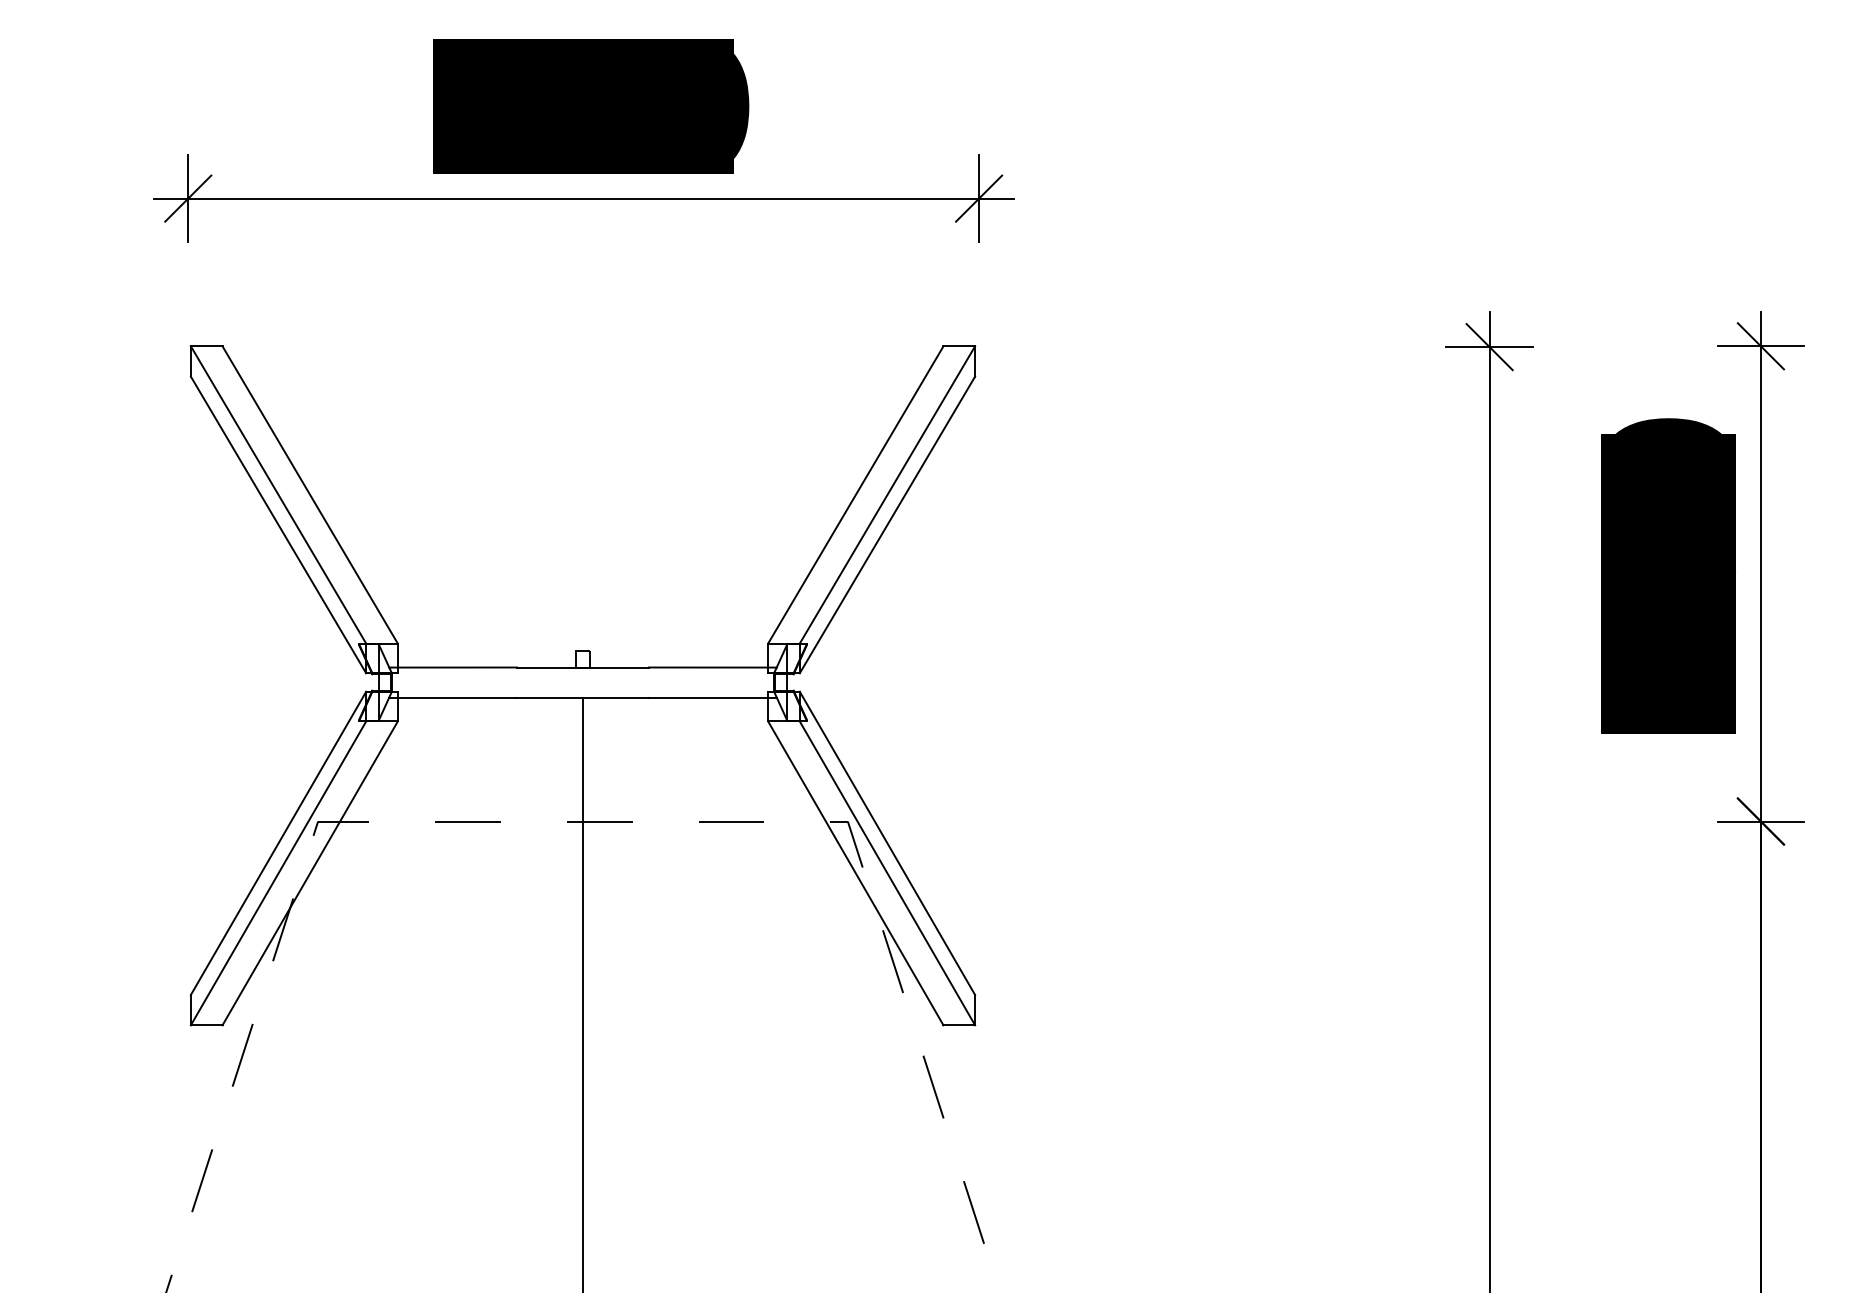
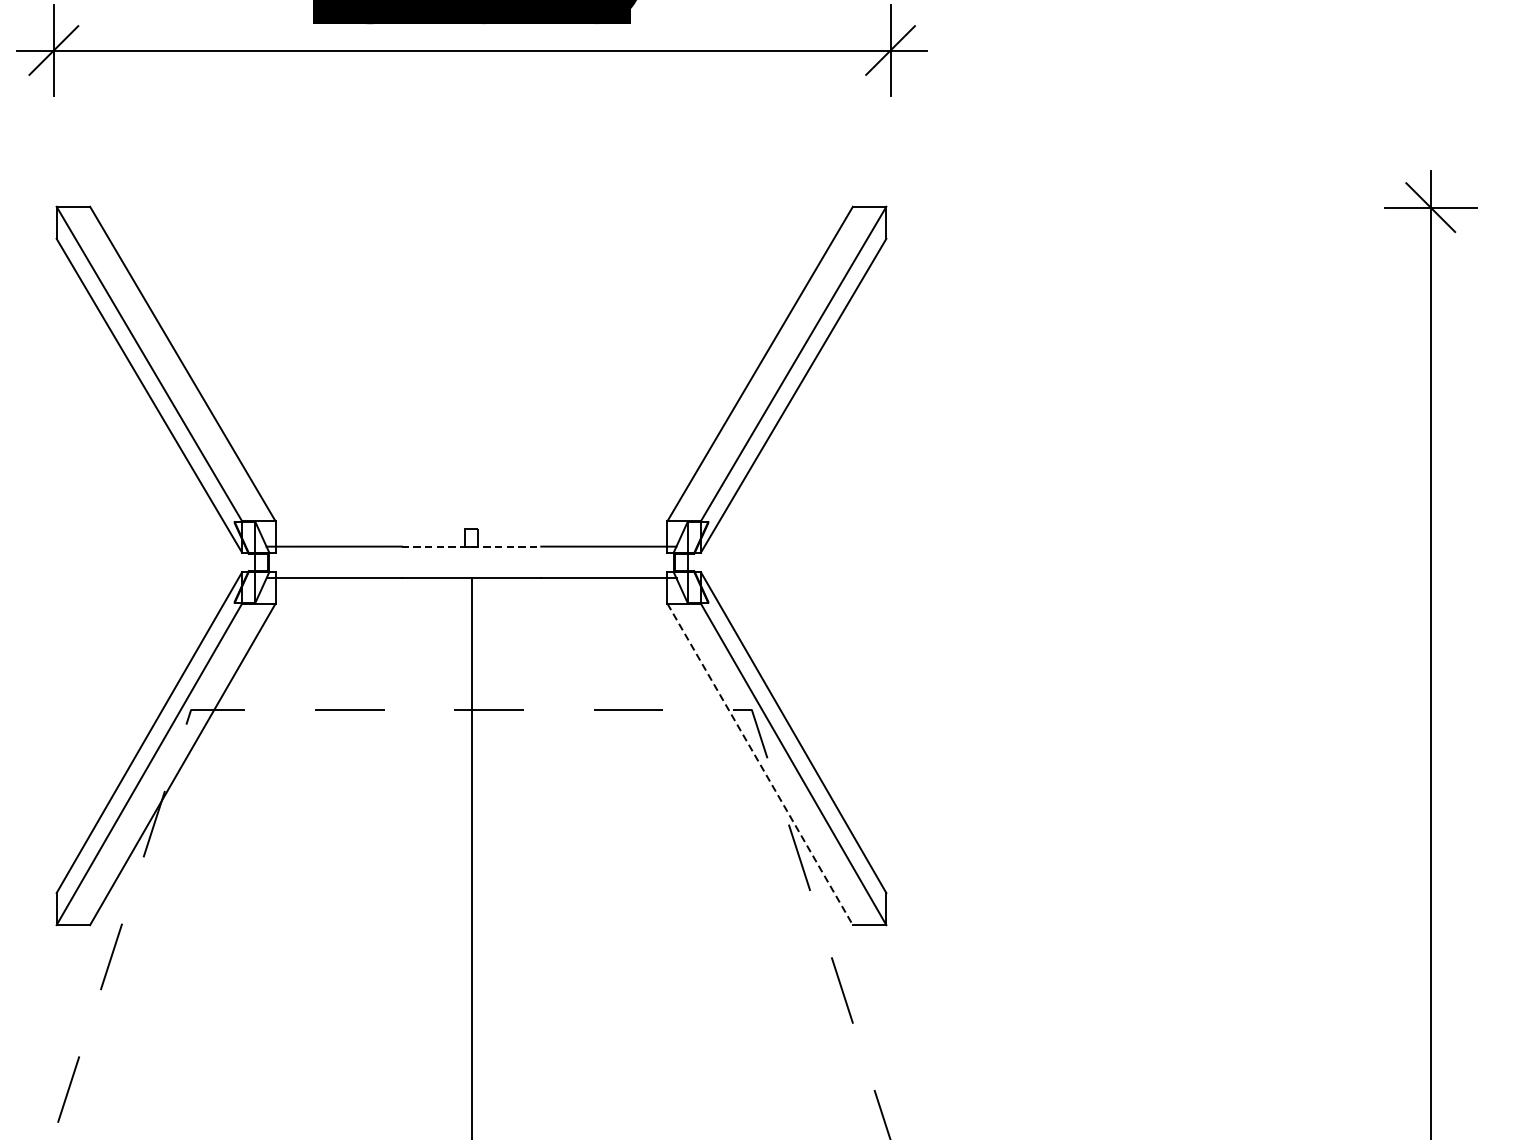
line: (583, 667) -> (472, 546), solid -> dashed
line: (856, 873) -> (760, 764), solid -> dashed

